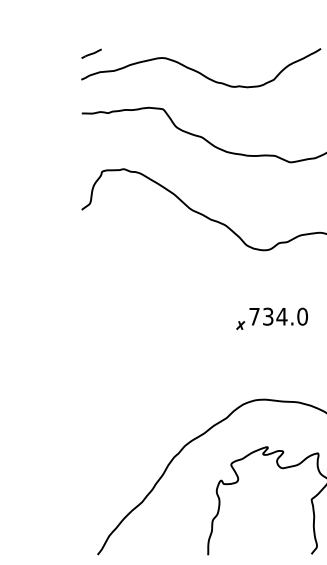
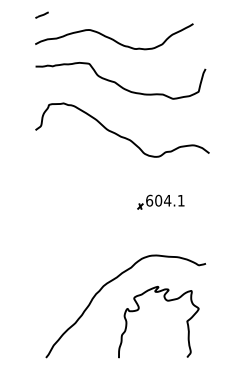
line: (90, 52) -> (41, 14), moved
text: (278, 316) -> (165, 200), 734.0 -> 604.1

